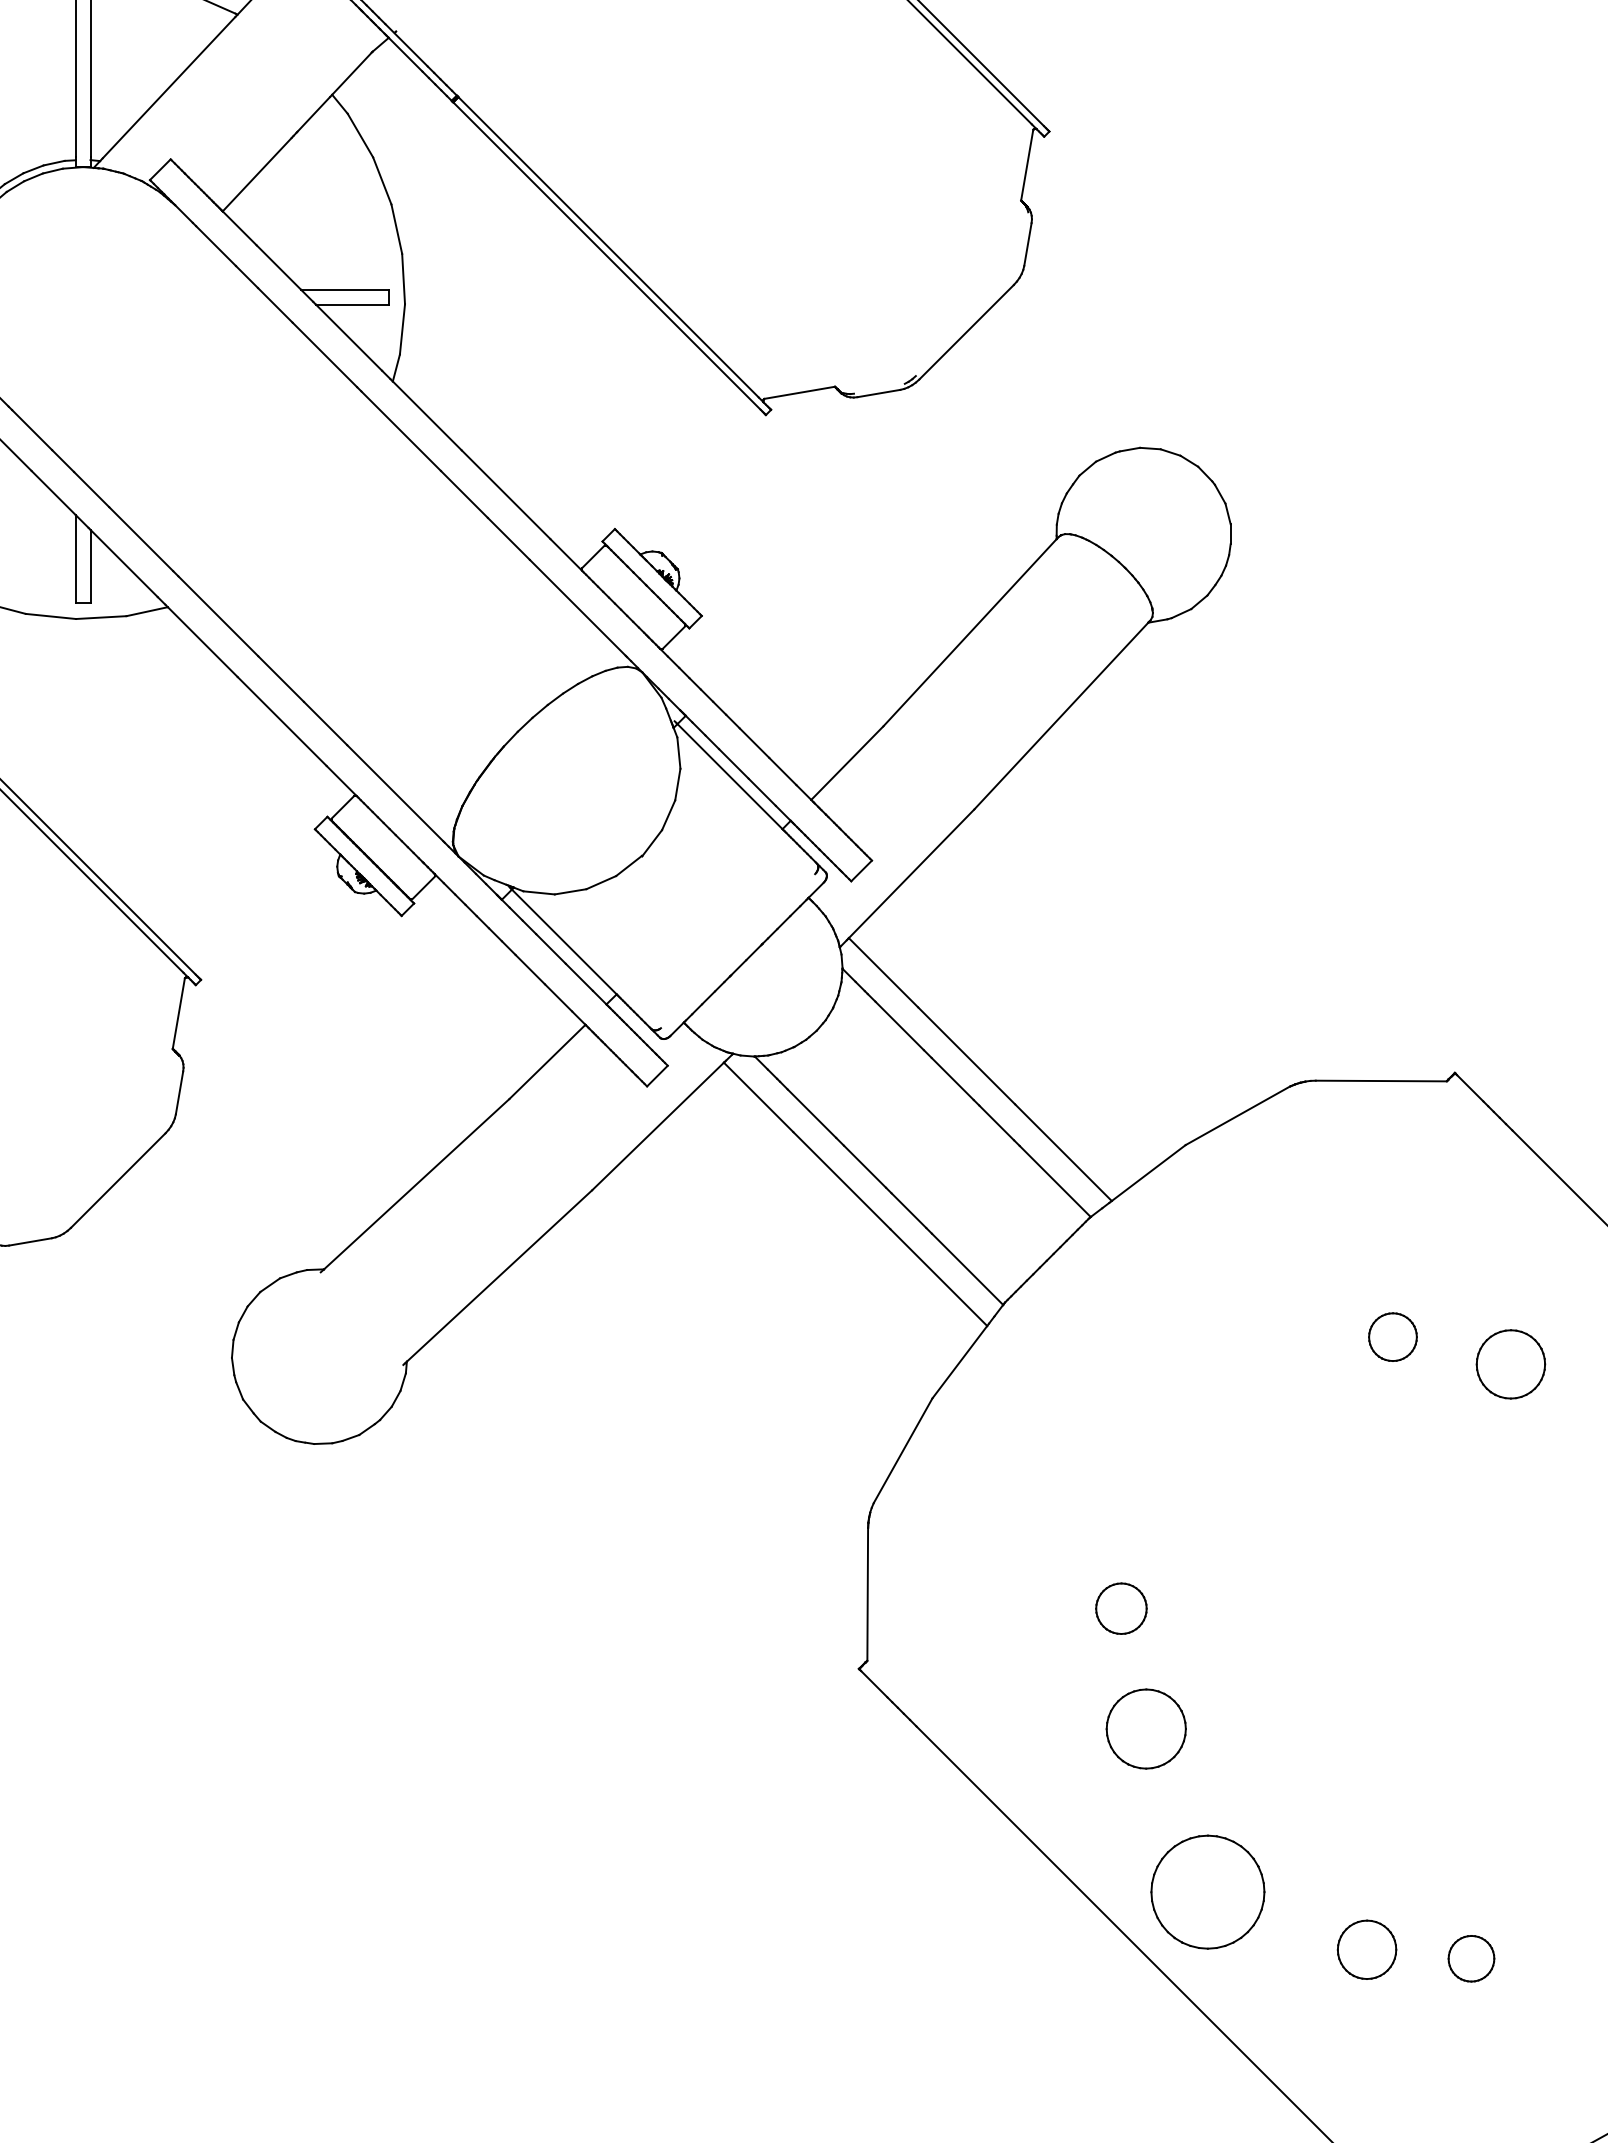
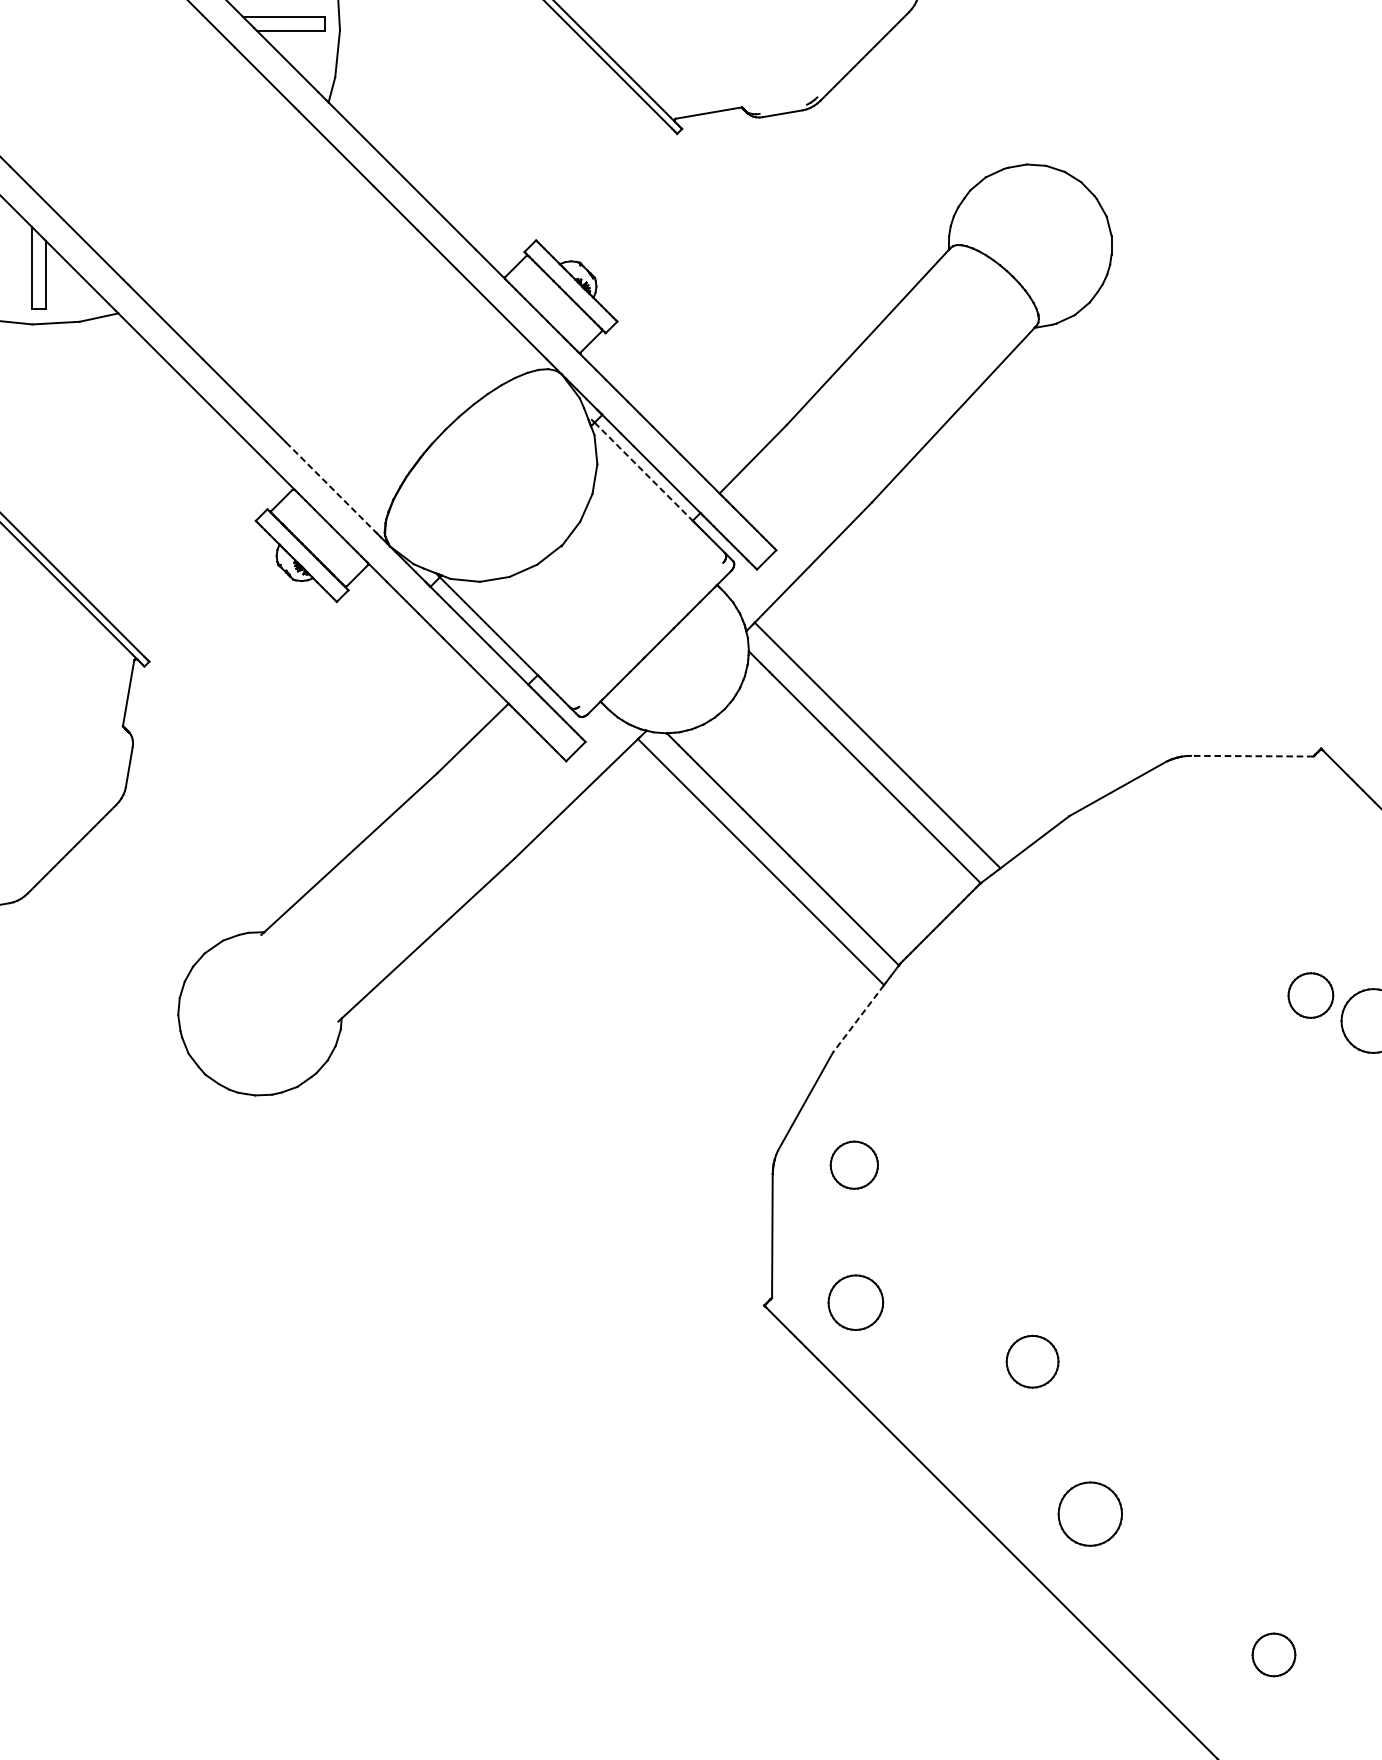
line: (730, 776) -> (644, 471), solid -> dashed
line: (395, 793) -> (331, 487), solid -> dashed
line: (1380, 1081) -> (1251, 756), solid -> dashed
part: (1392, 1336) -> (1310, 994), moved
line: (959, 1362) -> (858, 1019), solid -> dashed
part: (1121, 1608) -> (854, 1165), moved
part: (1145, 1728) -> (1031, 1361), size x0.7
part: (1207, 1891) -> (1089, 1513), size x0.6
part: (1366, 1949) -> (855, 1302), moved
part: (1471, 1958) -> (1274, 1654), moved

